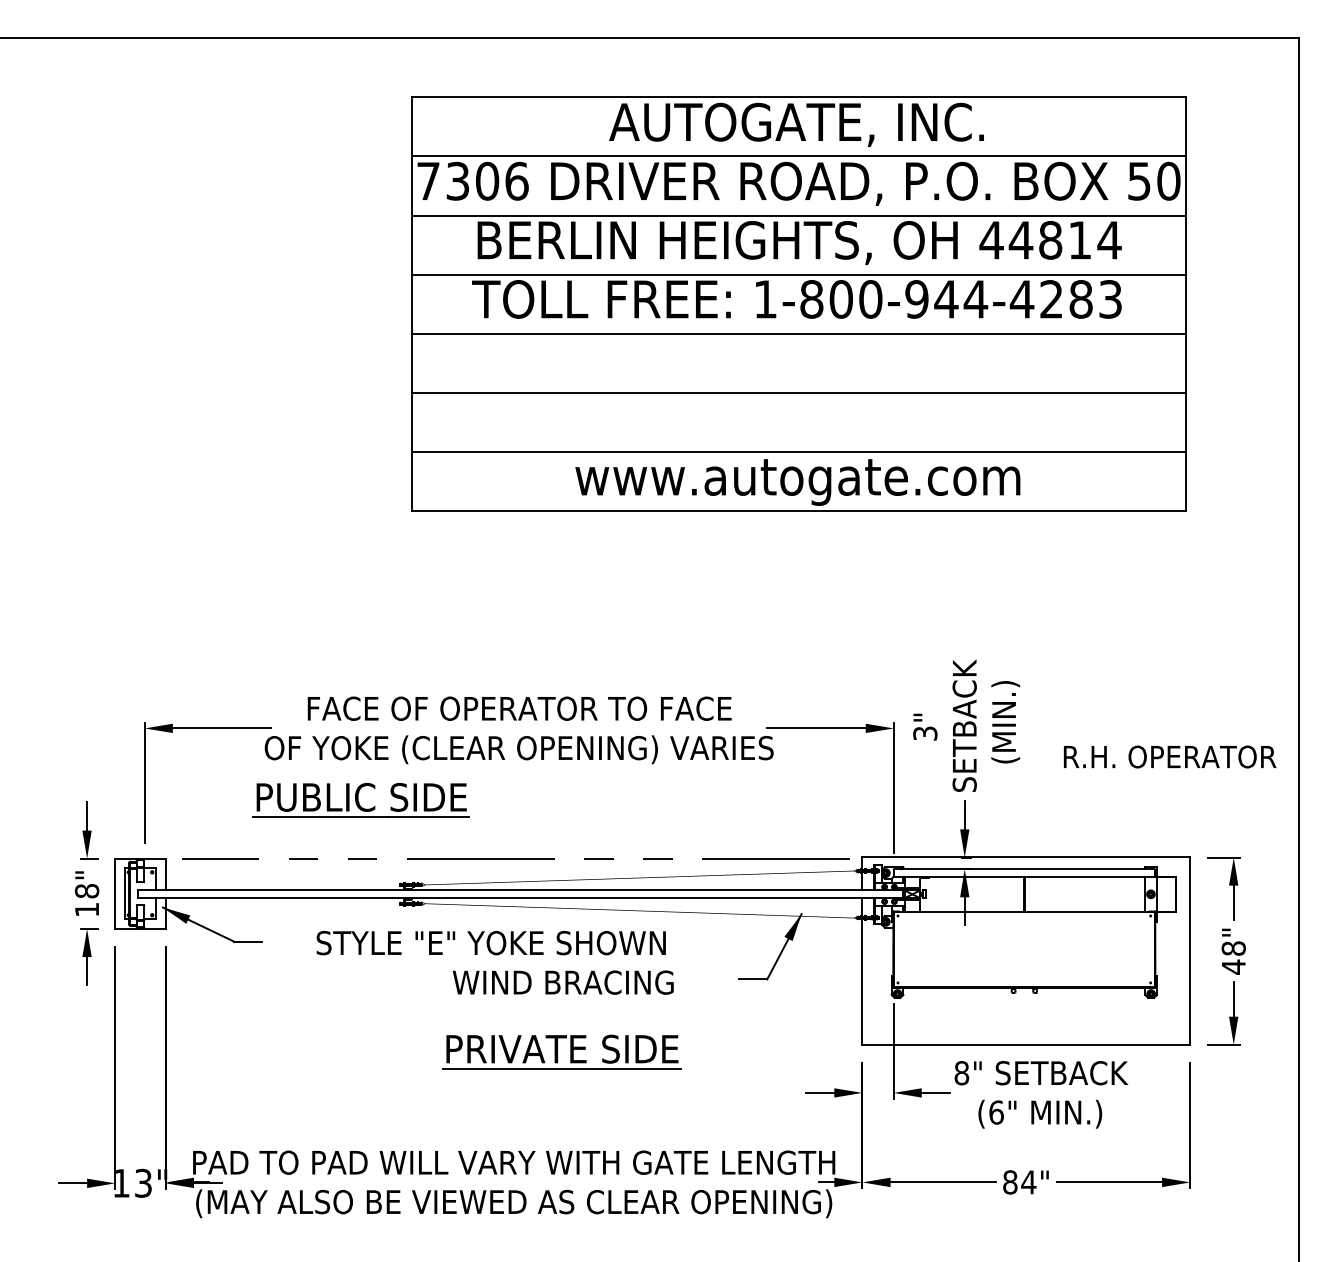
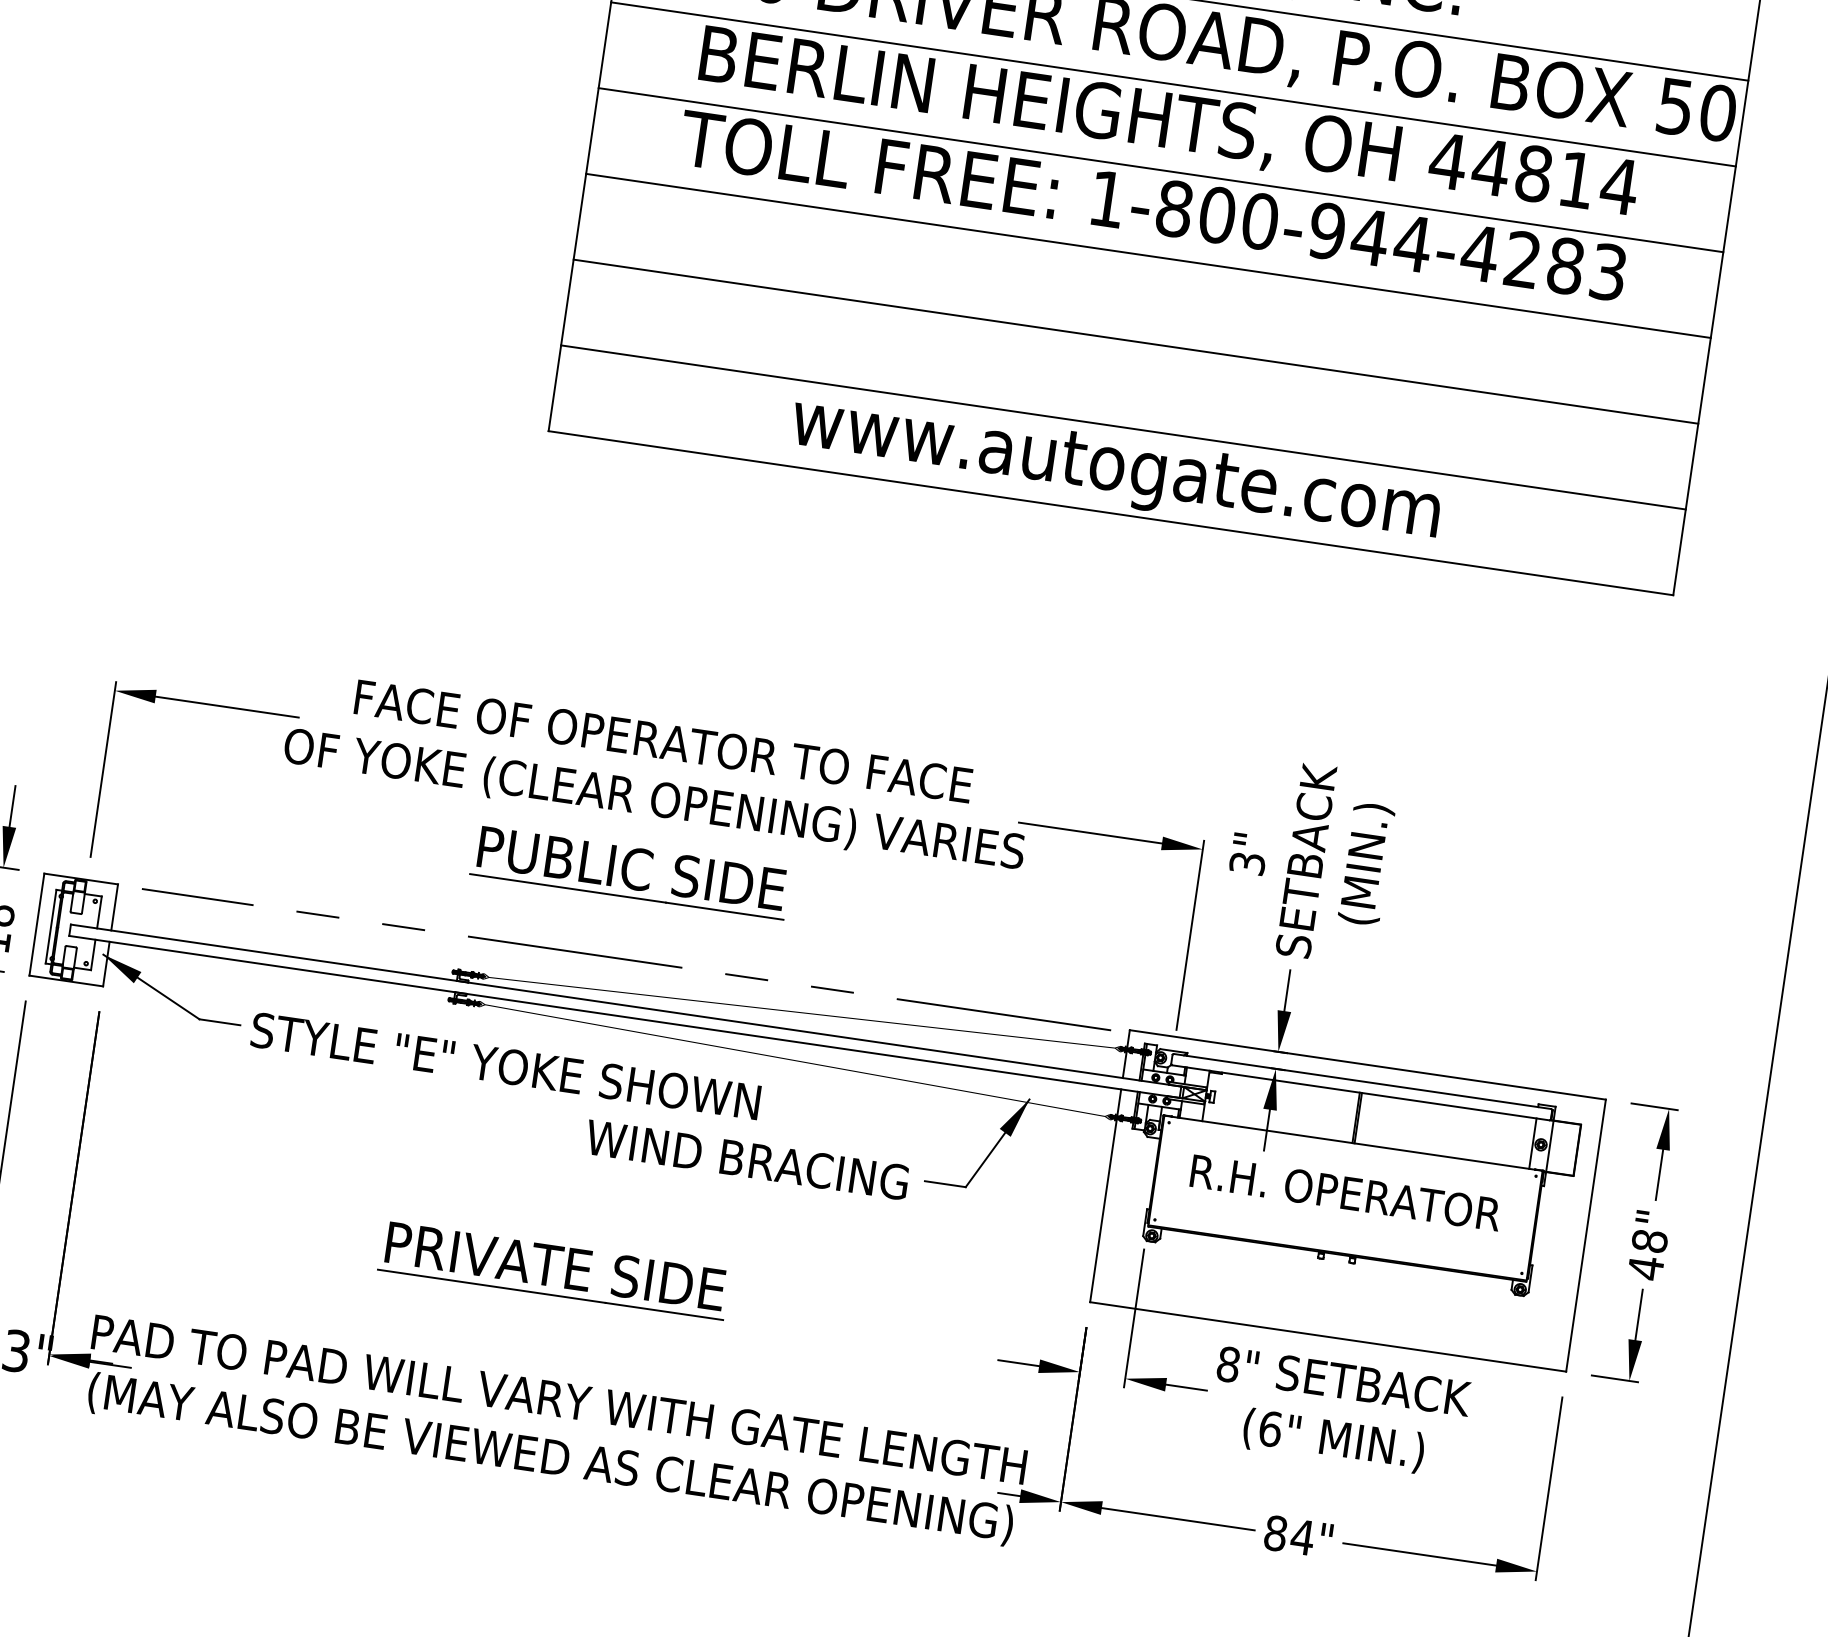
text: (1170, 756) -> (1346, 1192), moved
part: (360, 800) -> (629, 872), moved
text: (490, 943) -> (504, 1066), moved
text: (562, 982) -> (746, 1159), moved
part: (561, 1051) -> (553, 1269), moved

